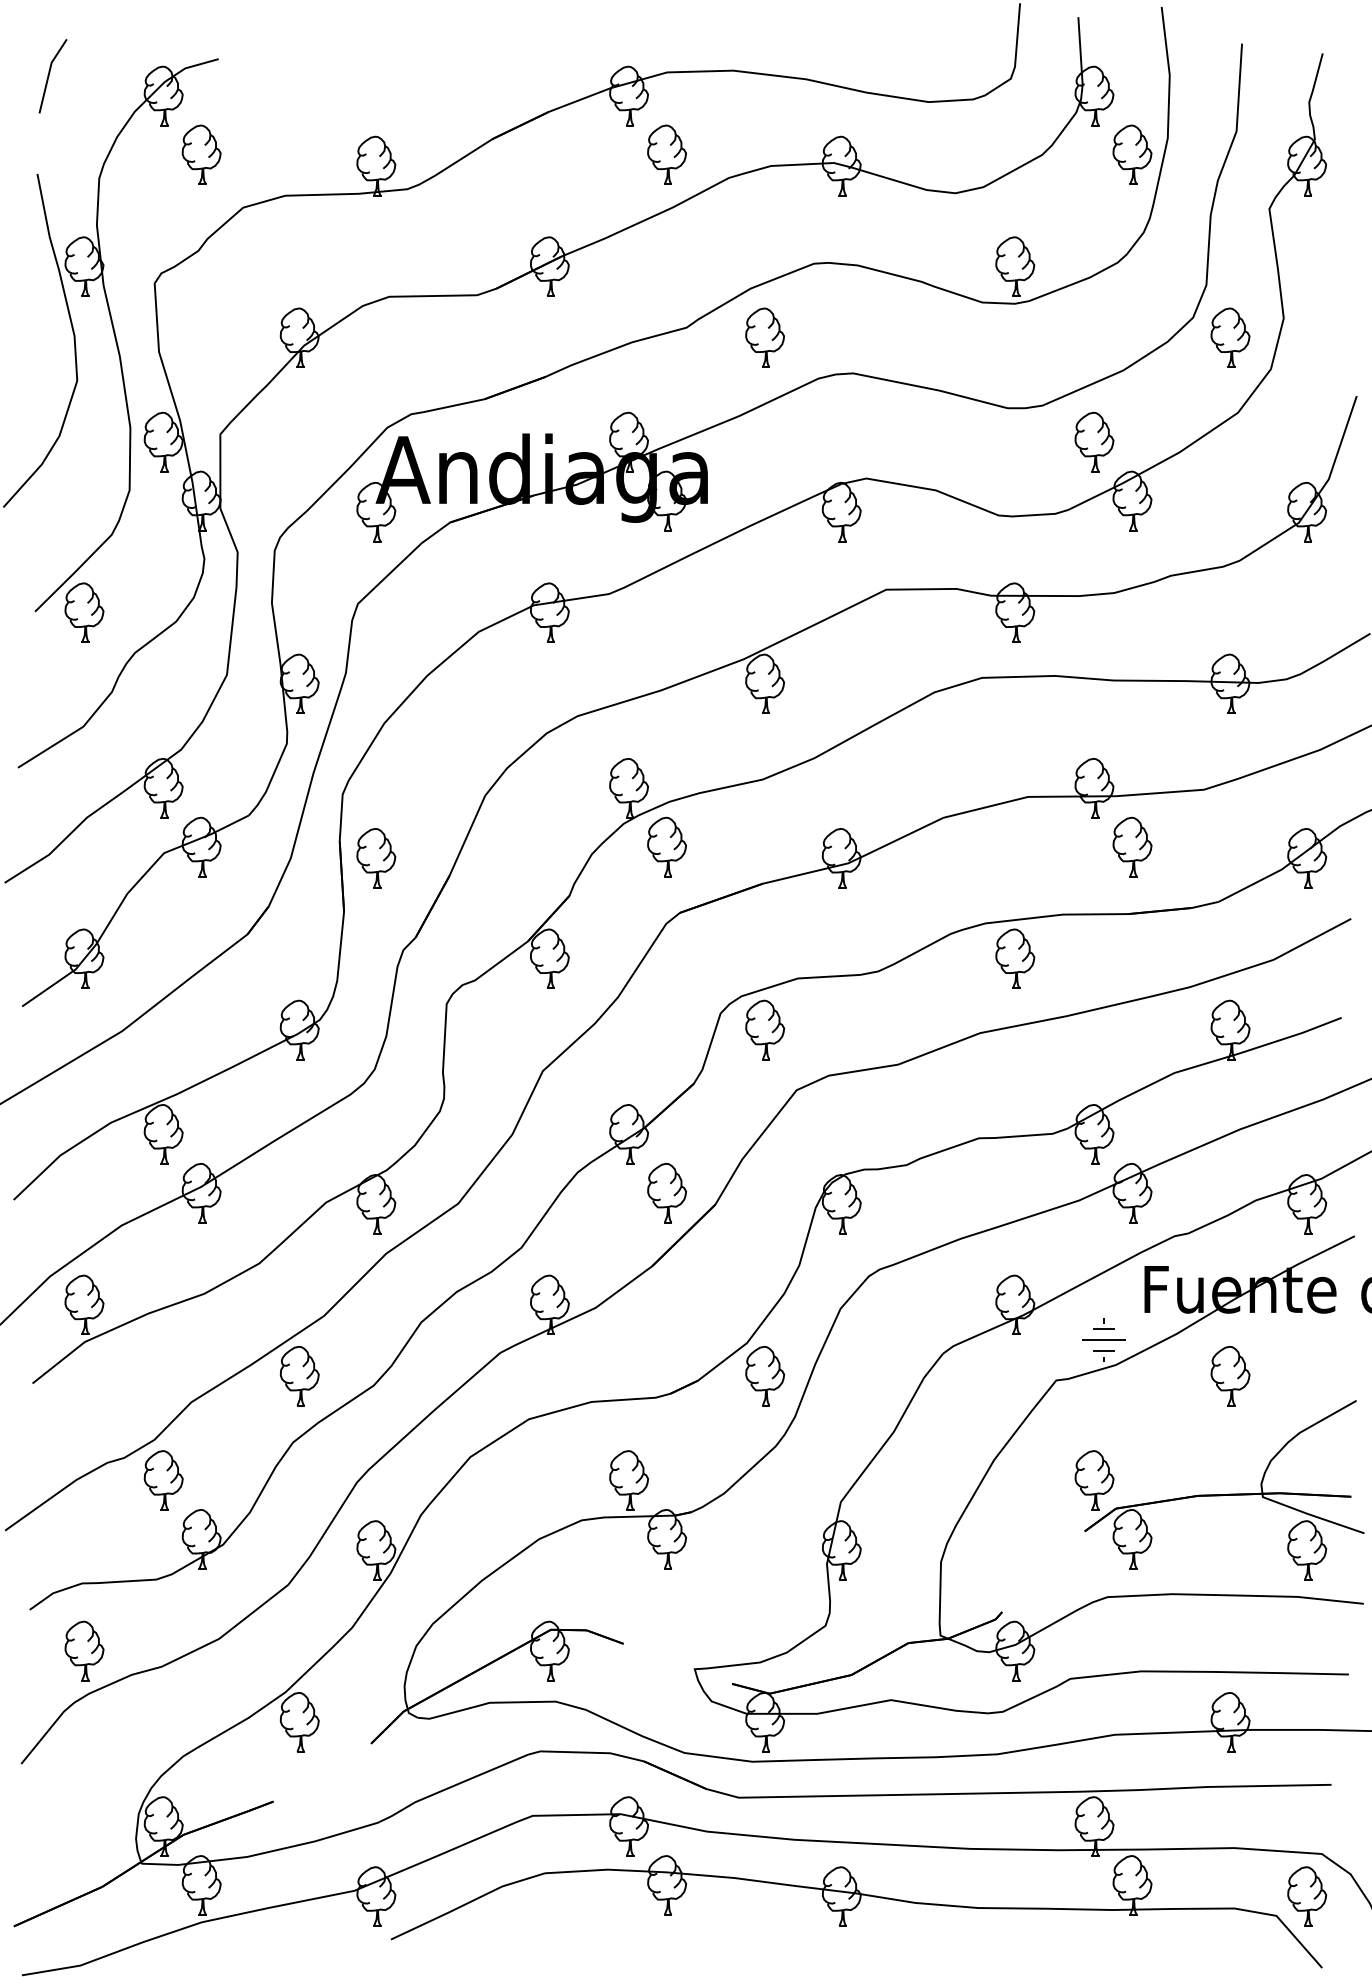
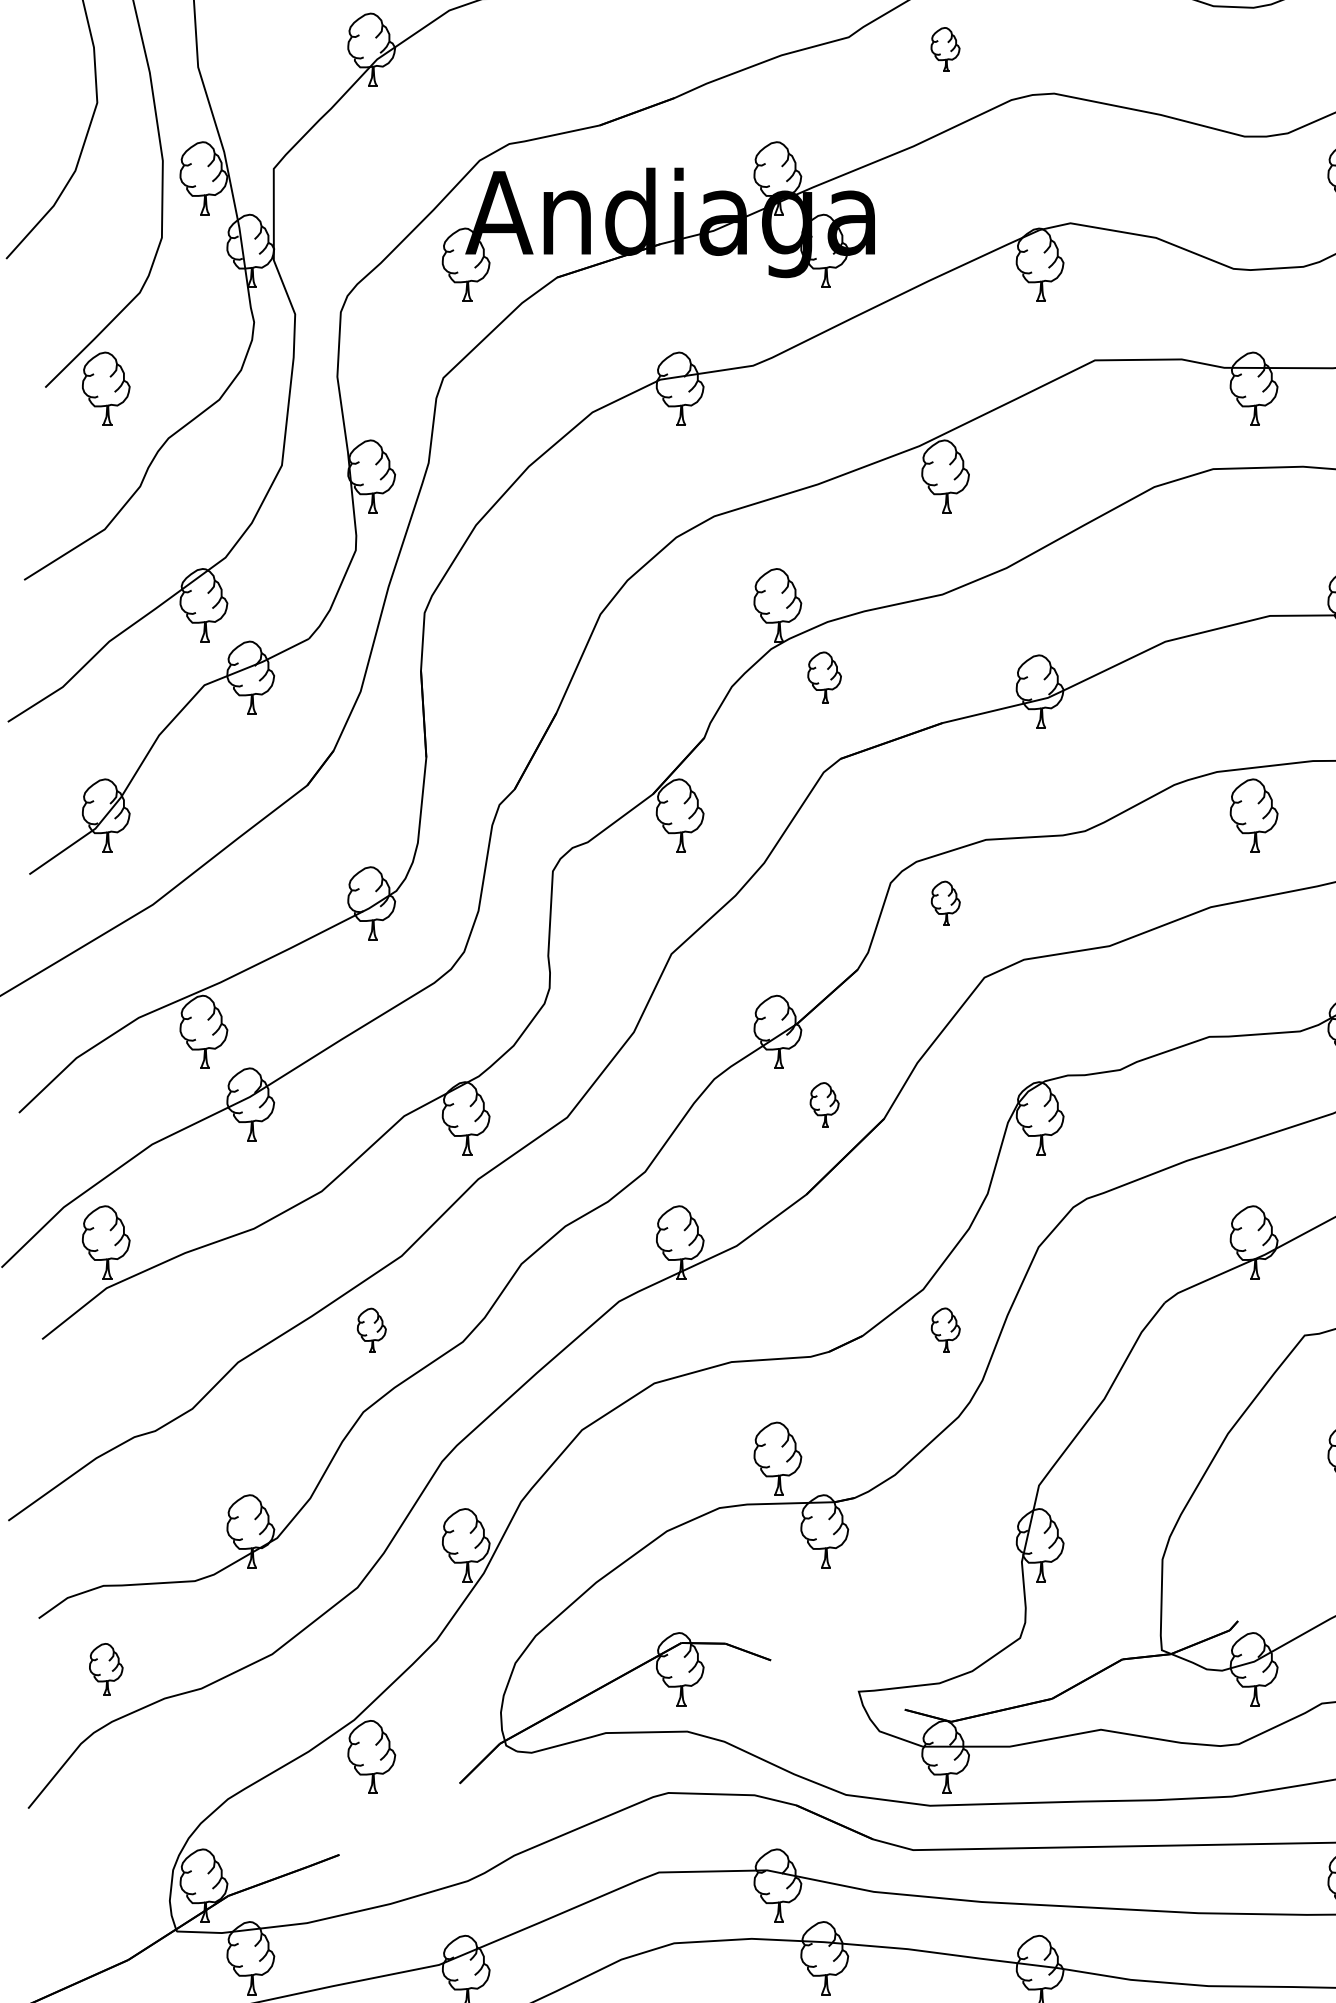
part: (764, 337) -> (944, 49), size x0.6
part: (666, 846) -> (823, 677), size x0.7
part: (376, 858) -> (466, 691), removed
part: (765, 1029) -> (946, 902), size x0.6
part: (666, 1193) -> (823, 1104), size x0.6
part: (765, 1375) -> (946, 1329), size x0.6
part: (299, 1376) -> (371, 1330), size x0.6
part: (163, 1480) -> (203, 1458), removed
part: (84, 1650) -> (106, 1668), size x0.7

